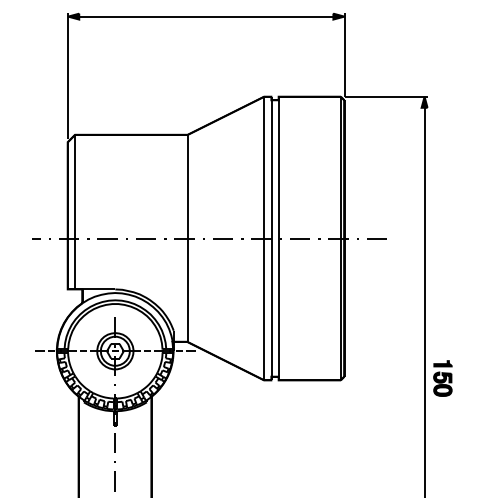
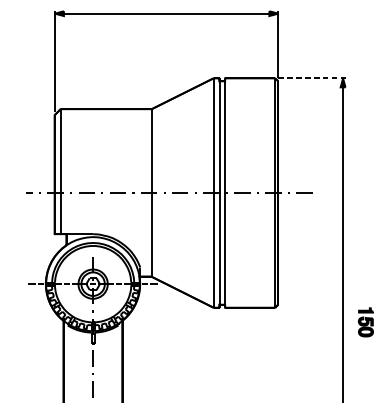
line: (386, 96) -> (312, 78), solid -> dashed
part: (442, 378) -> (365, 322), moved

